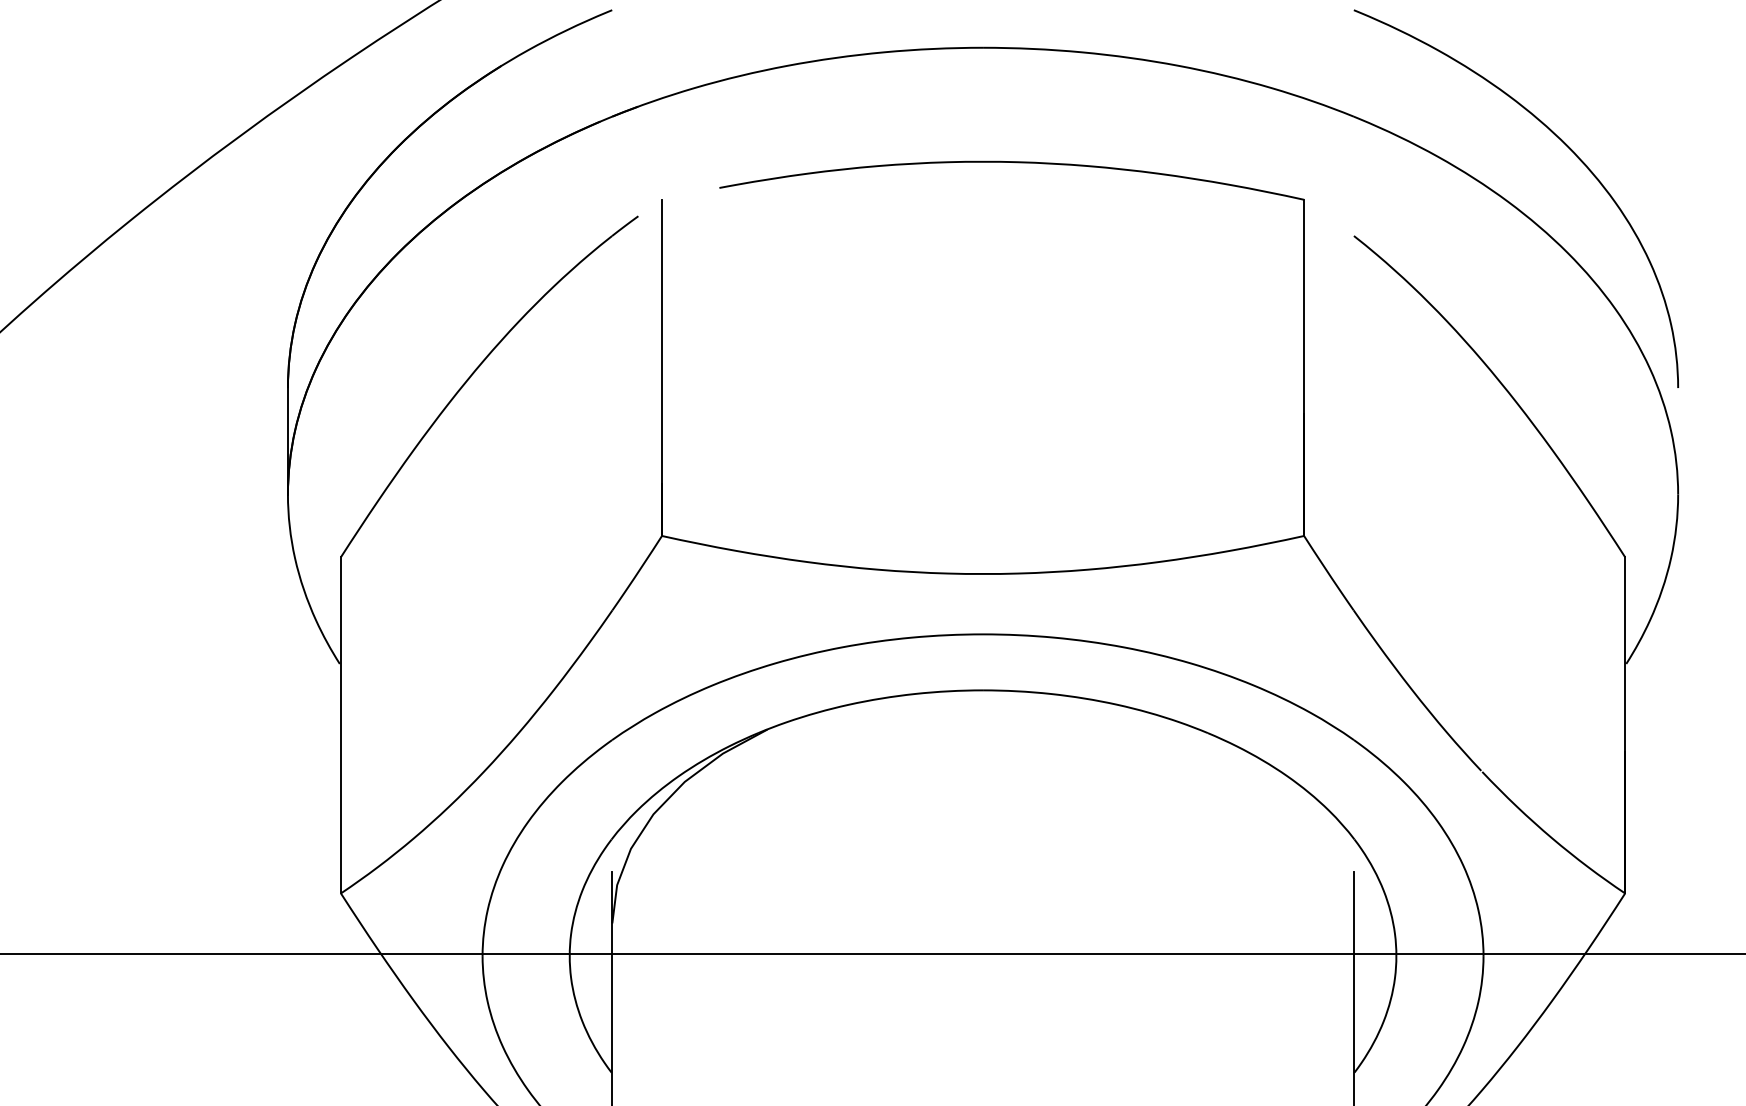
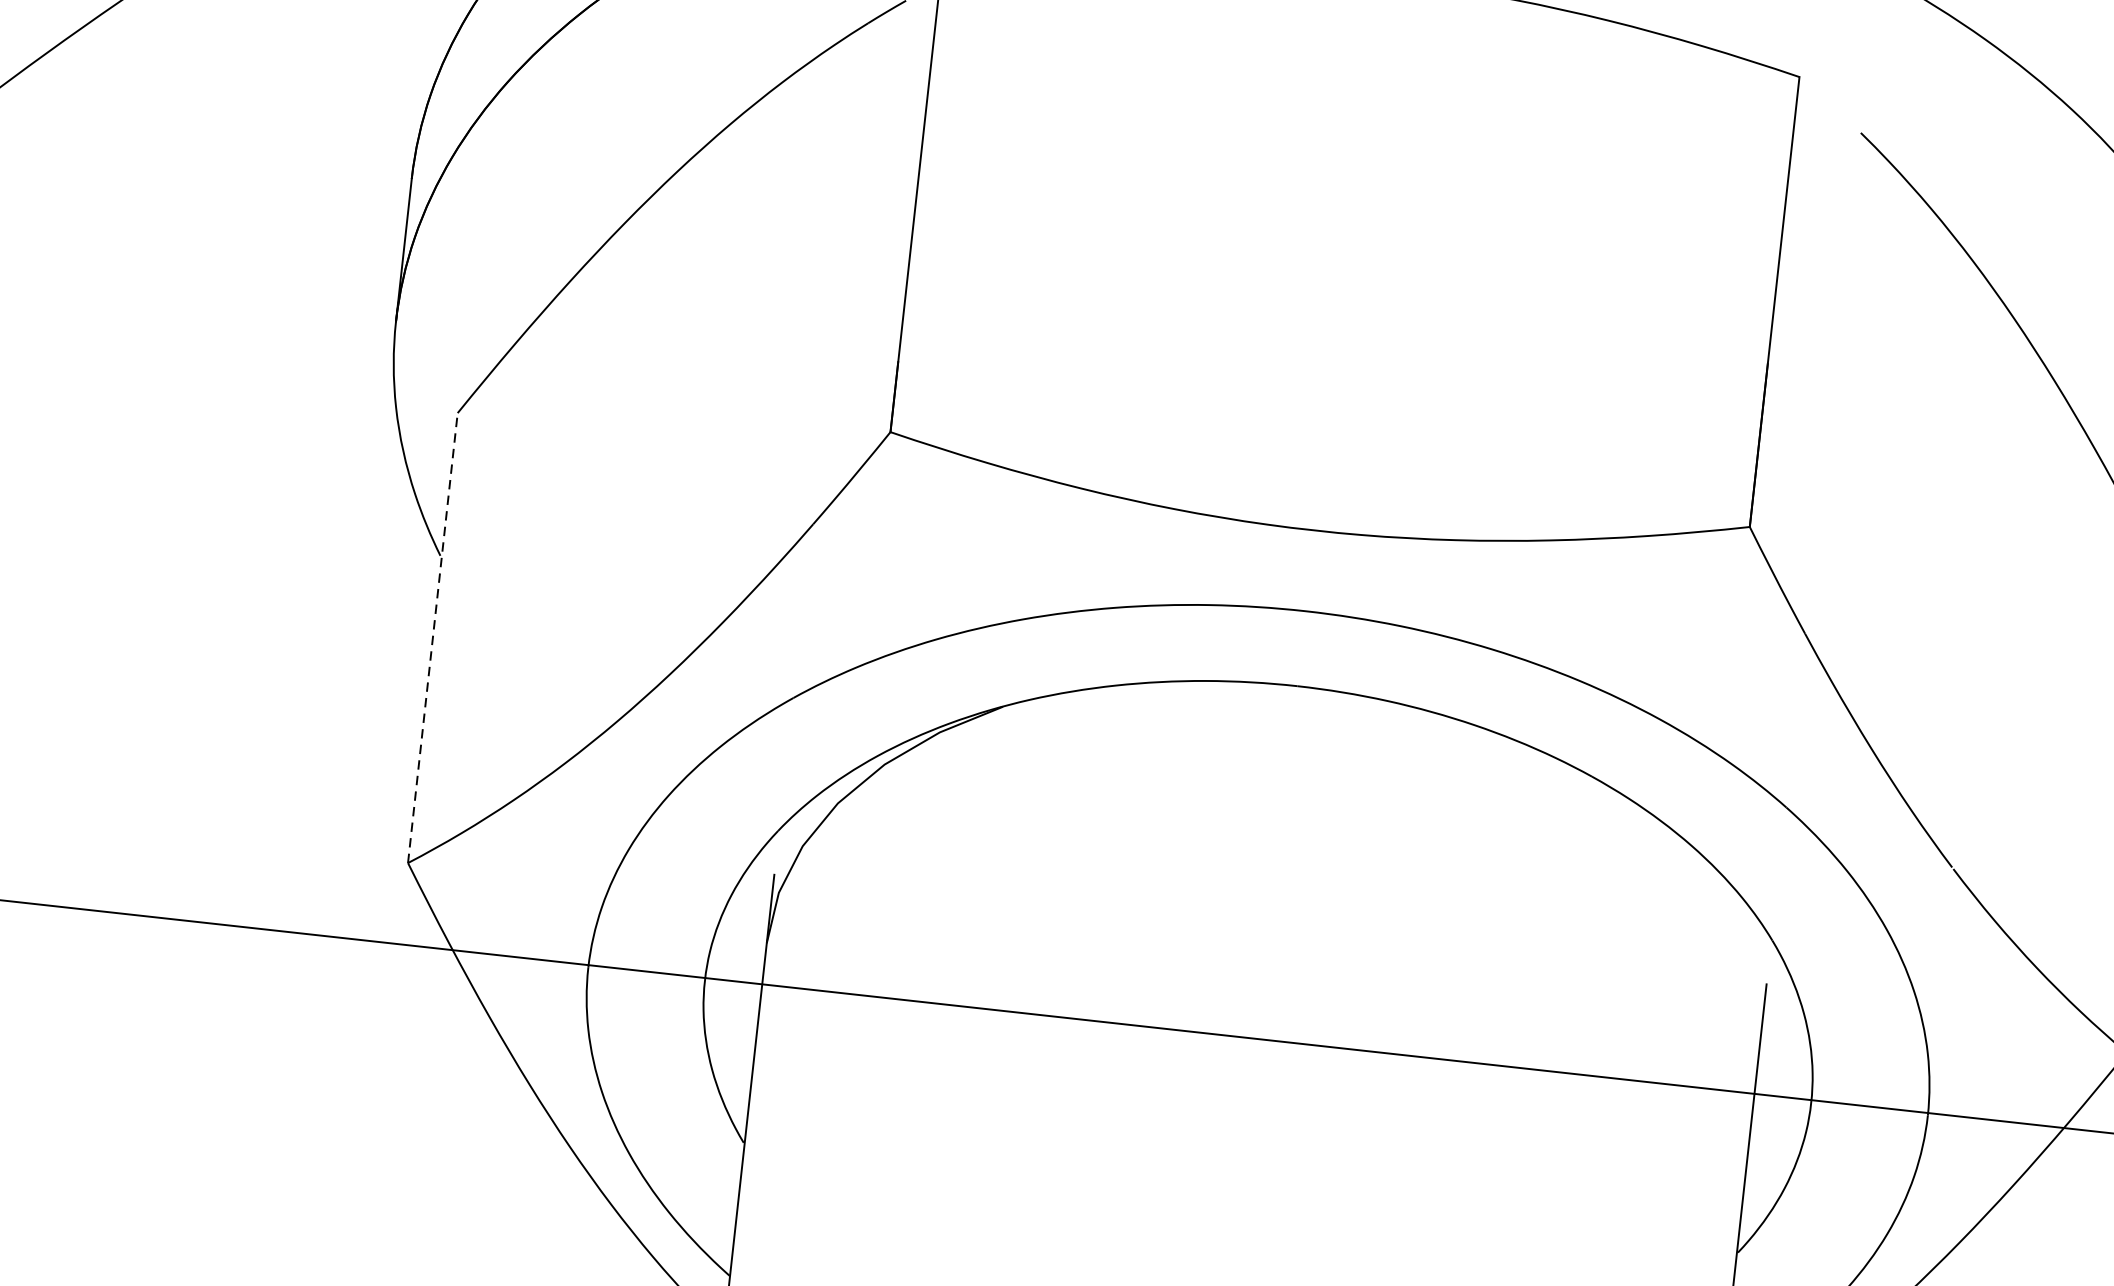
line: (340, 724) -> (432, 636), solid -> dashed

